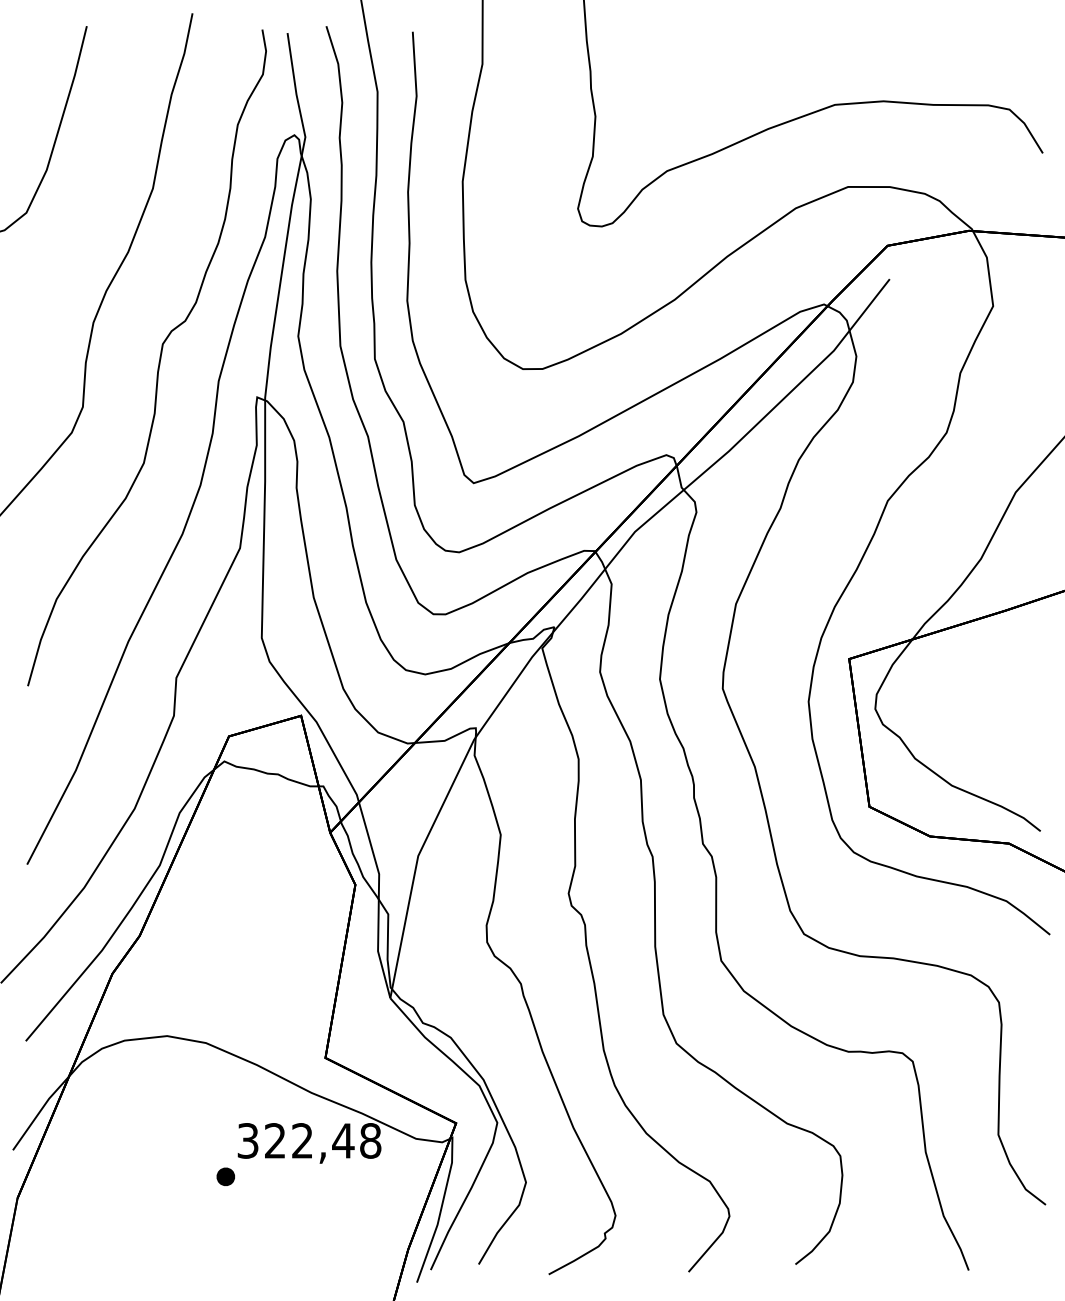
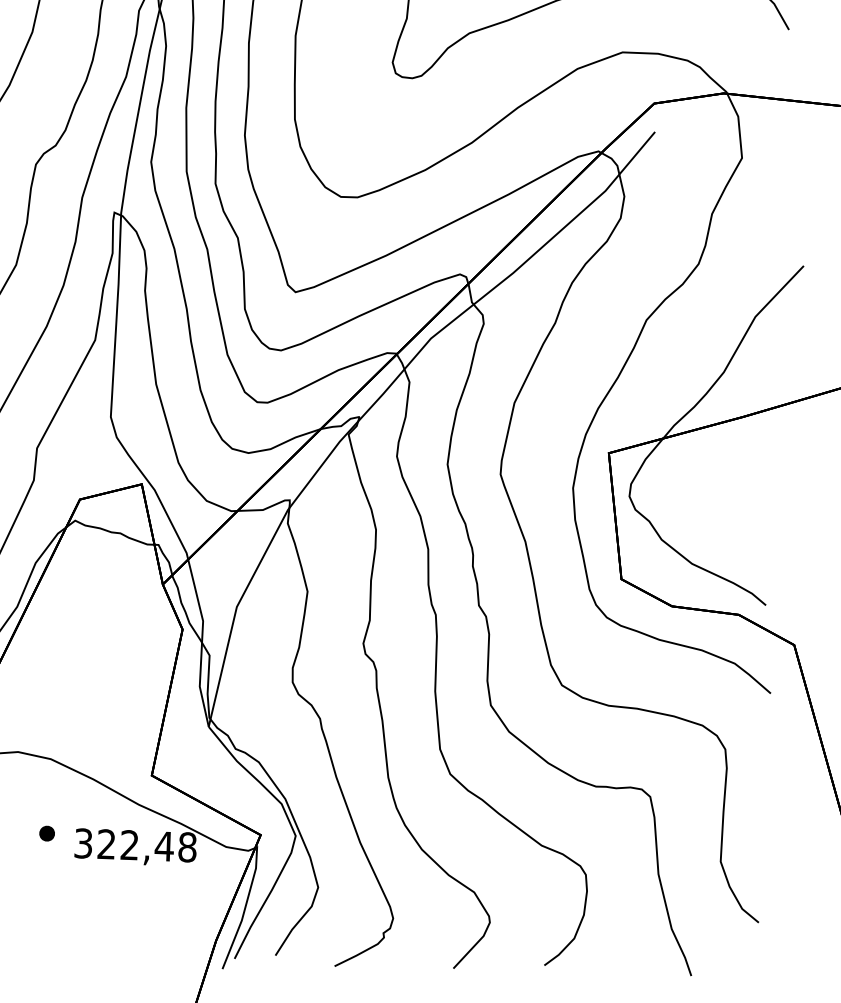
part: (225, 1176) -> (46, 833), moved

